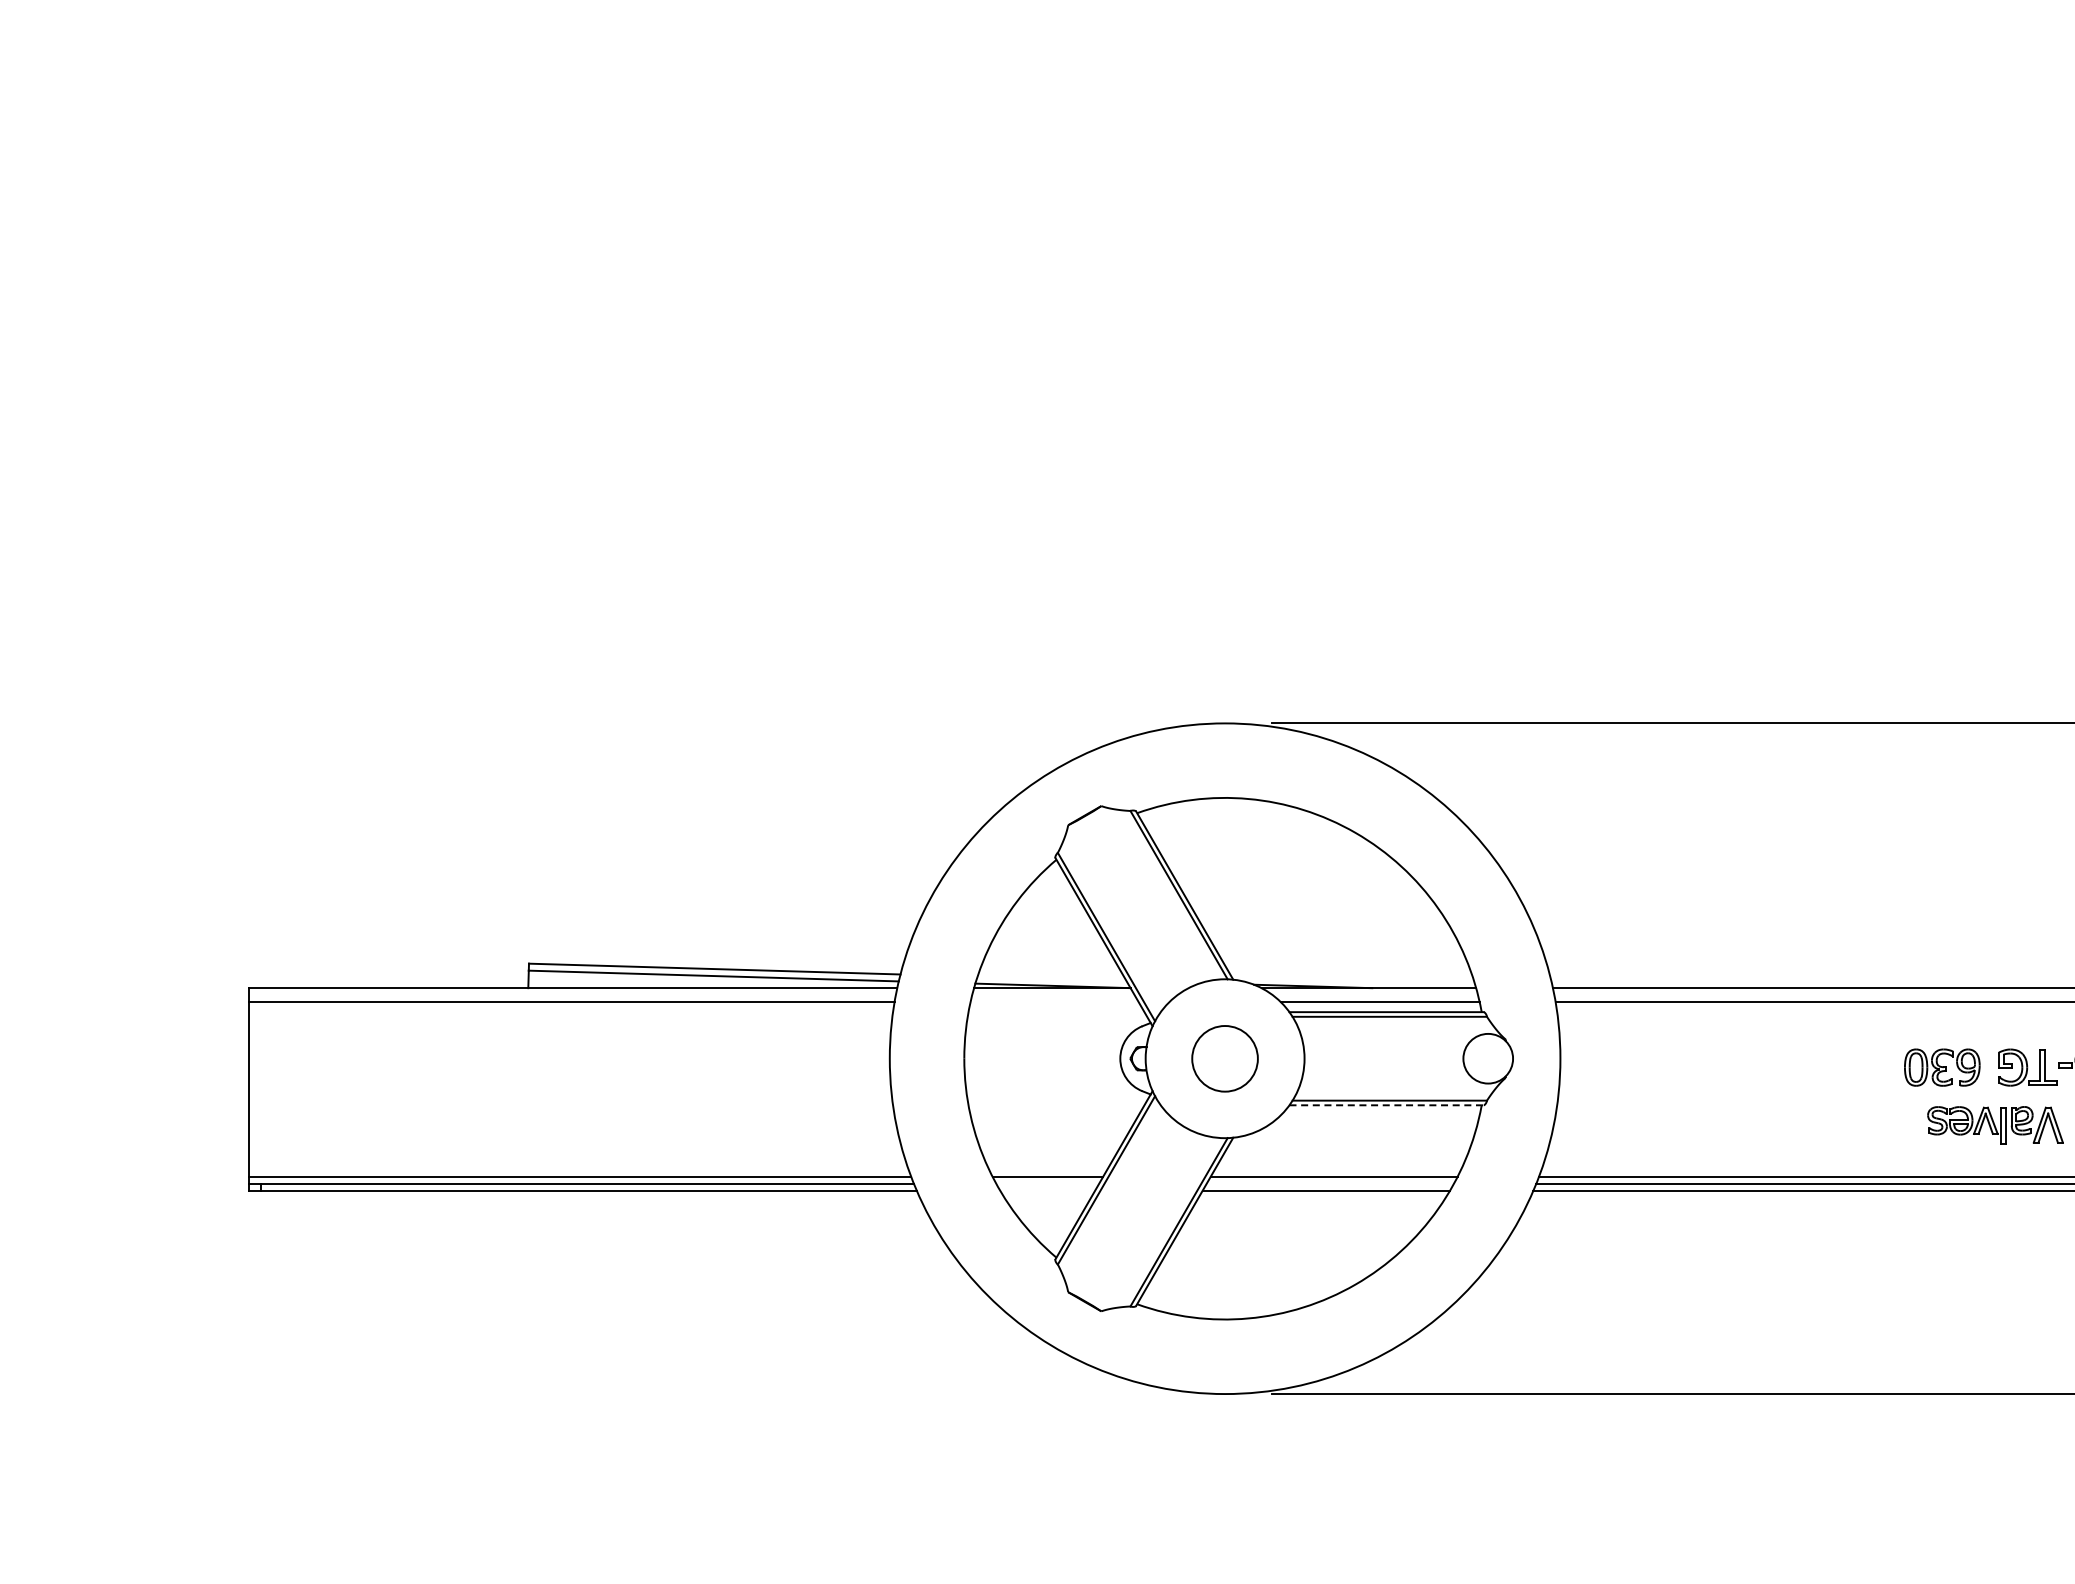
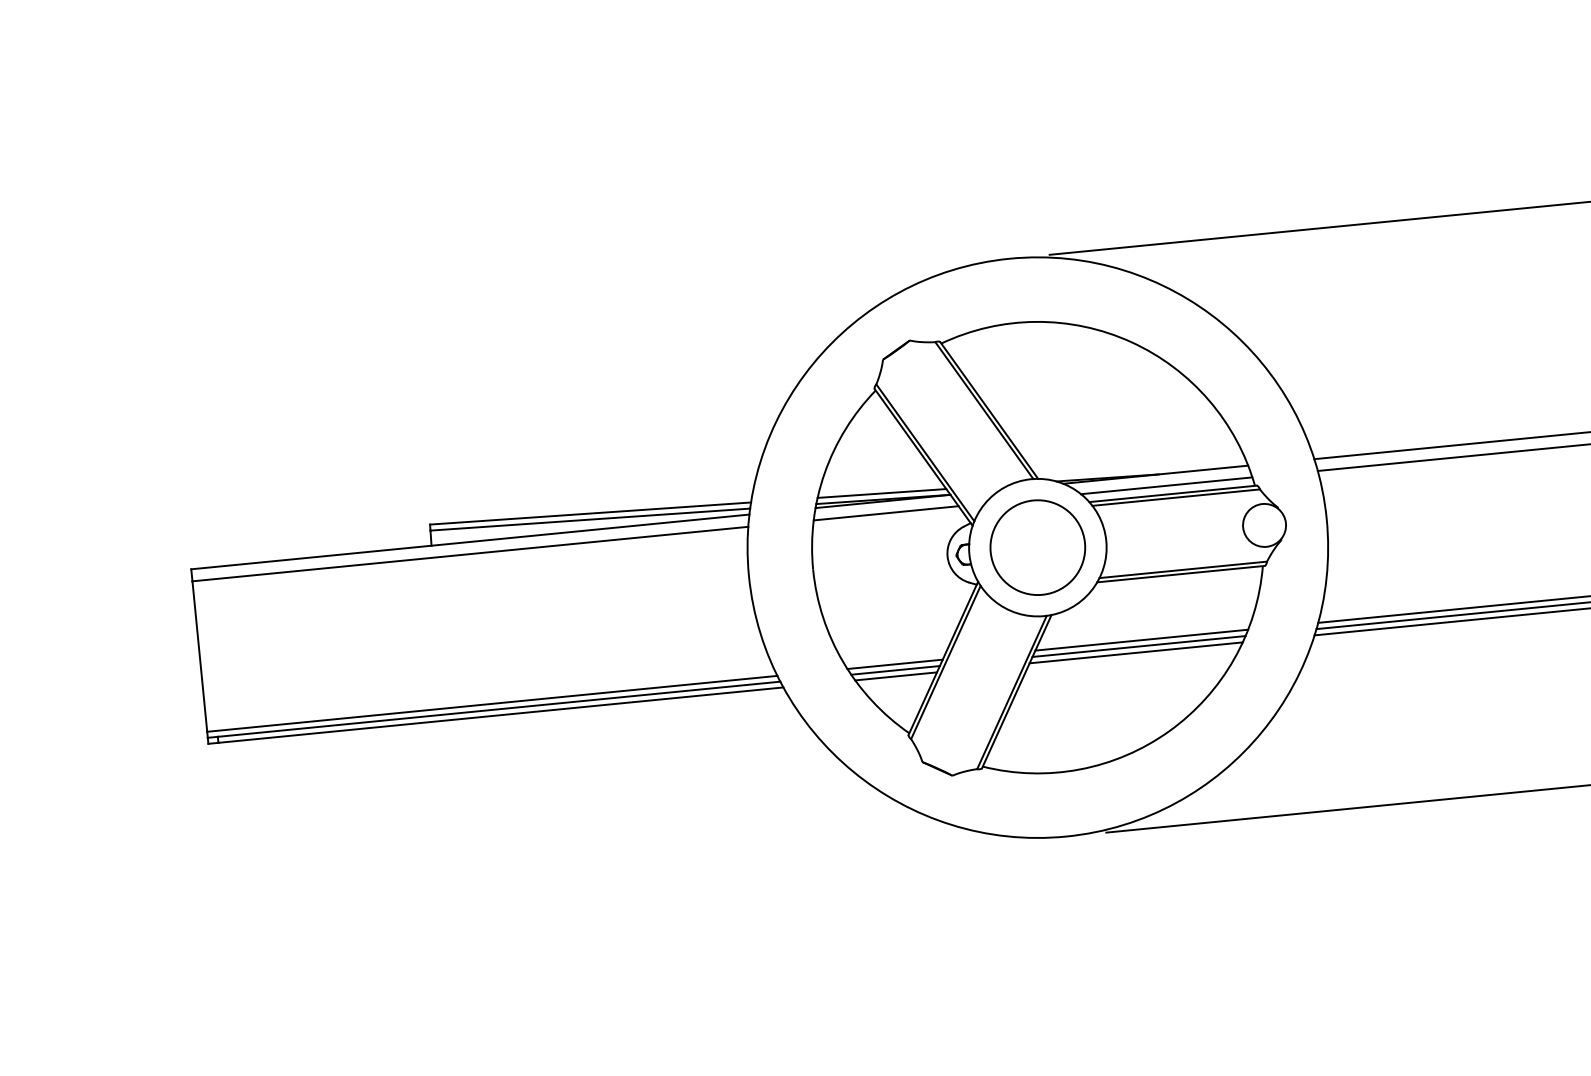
line: (1051, 978) -> (881, 493), added
line: (1054, 1002) -> (886, 513), added
circle: (1224, 1058) -> (1037, 547), size x1.67
line: (1387, 1105) -> (1181, 574), dashed -> solid
line: (1047, 1183) -> (895, 670), added
line: (1329, 1183) -> (1138, 646), added
line: (1047, 1190) -> (895, 676), added

